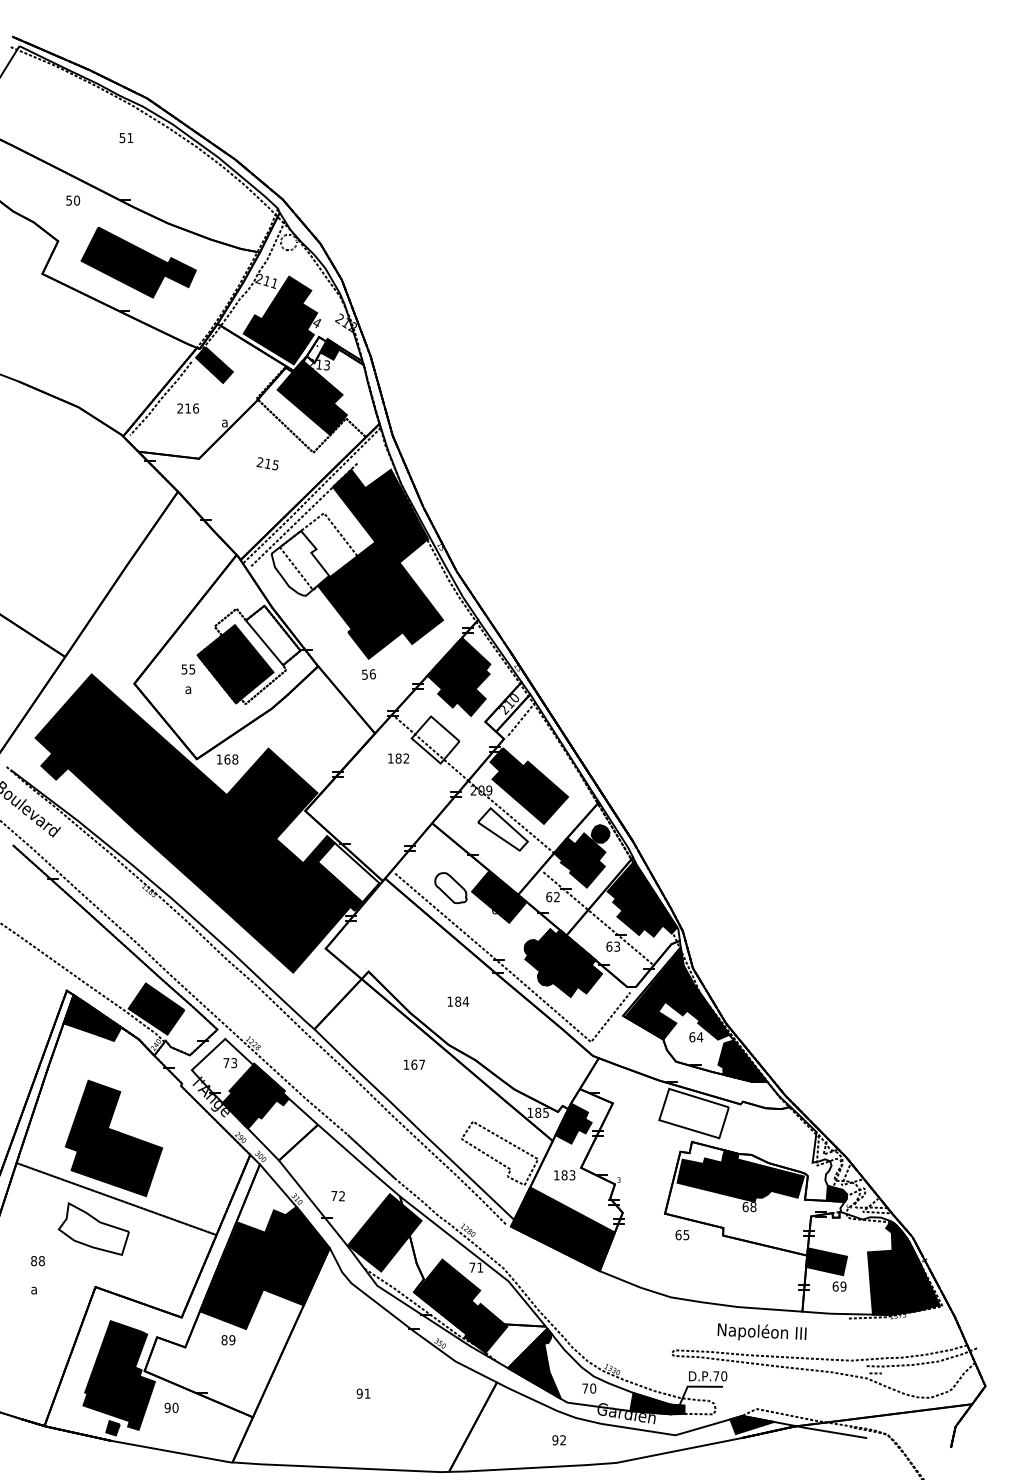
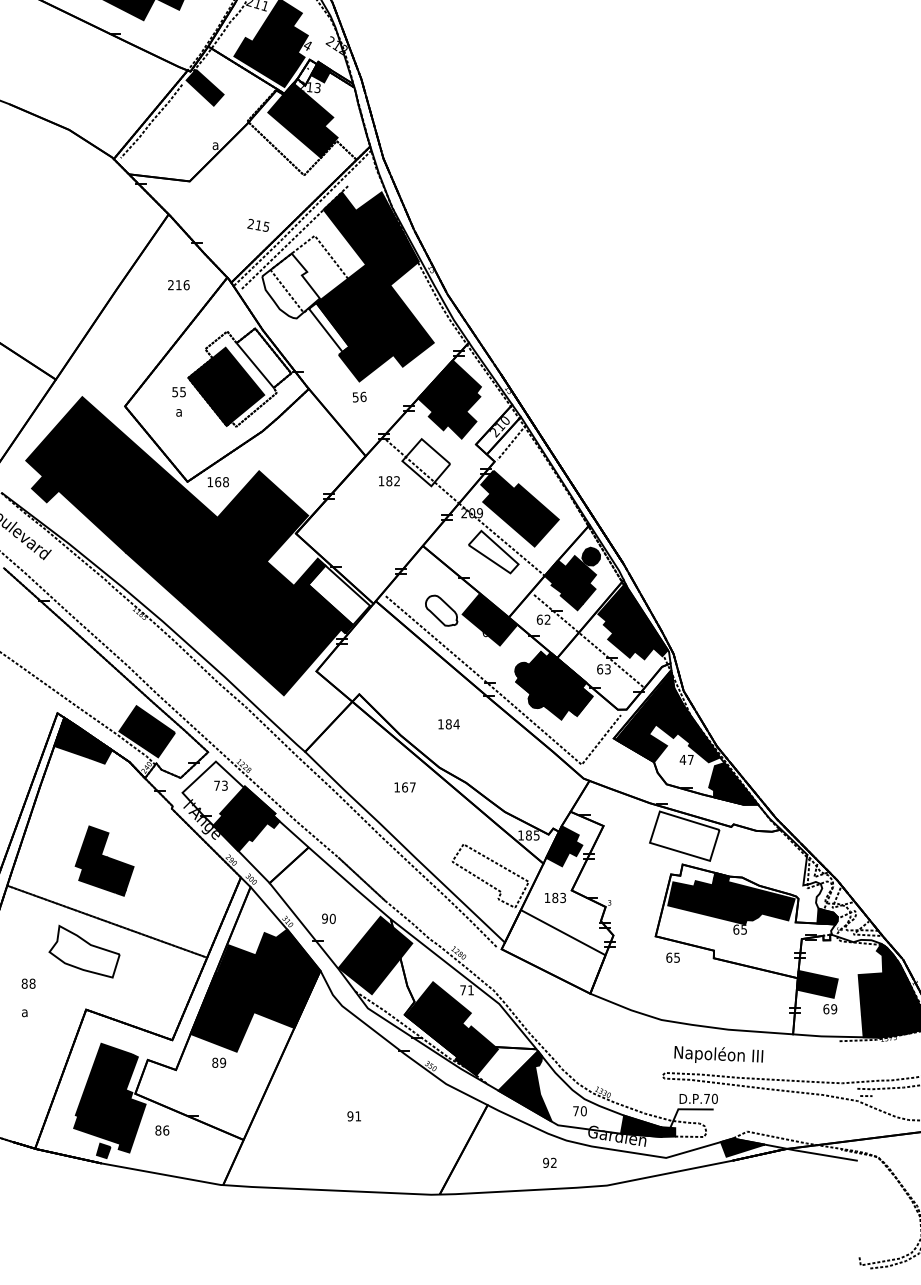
text: (188, 408) -> (179, 285), moved
text: (267, 463) -> (258, 225), moved
fill: (338, 604) -> (329, 327), removed
text: (696, 1037) -> (687, 760), 64 -> 47
part: (113, 1138) -> (104, 861), size x0.6
text: (338, 1196) -> (329, 919), 72 -> 90
text: (753, 1207) -> (744, 930), 68 -> 65
fill: (562, 1229) -> (553, 952), removed
text: (761, 1331) -> (718, 1054), moved
text: (171, 1407) -> (162, 1130), 90 -> 86

